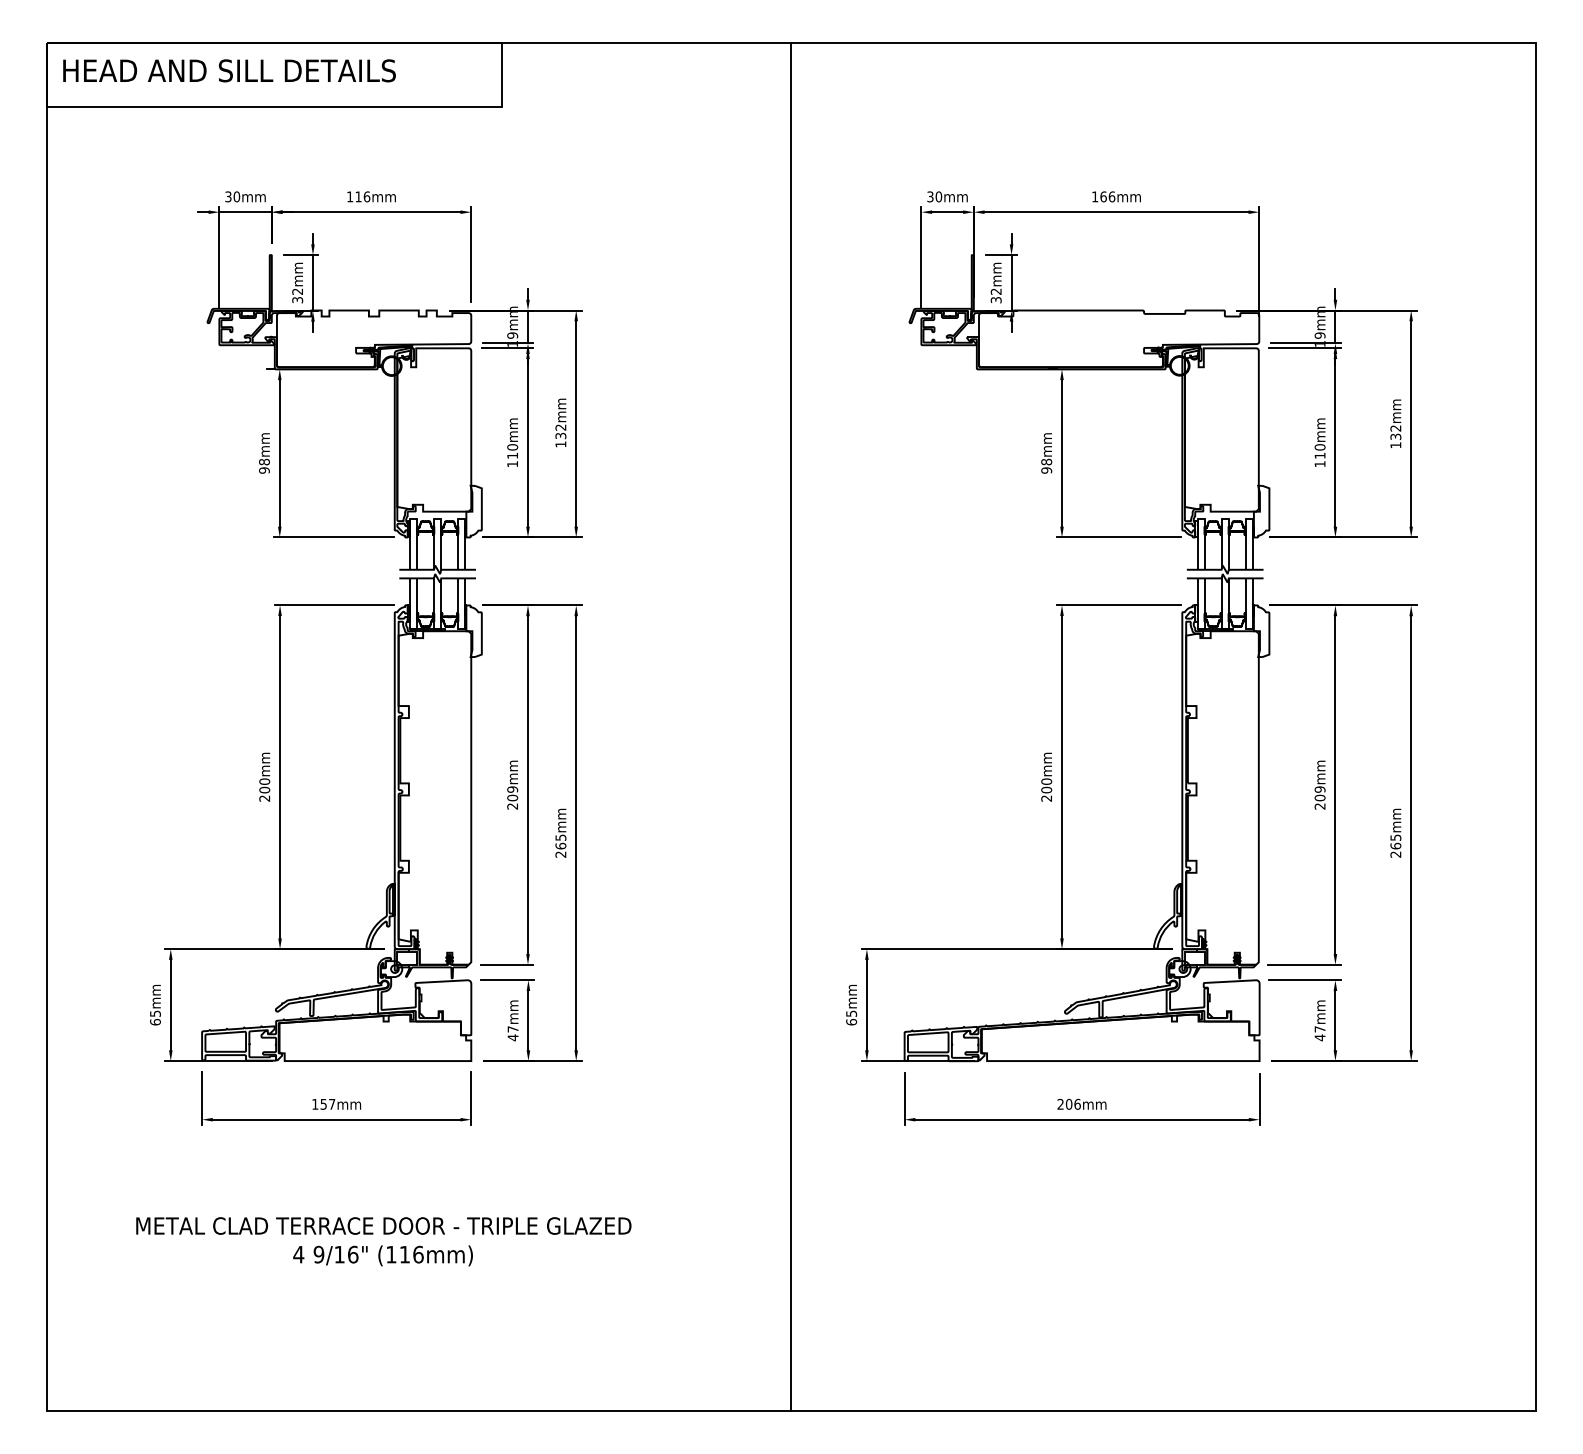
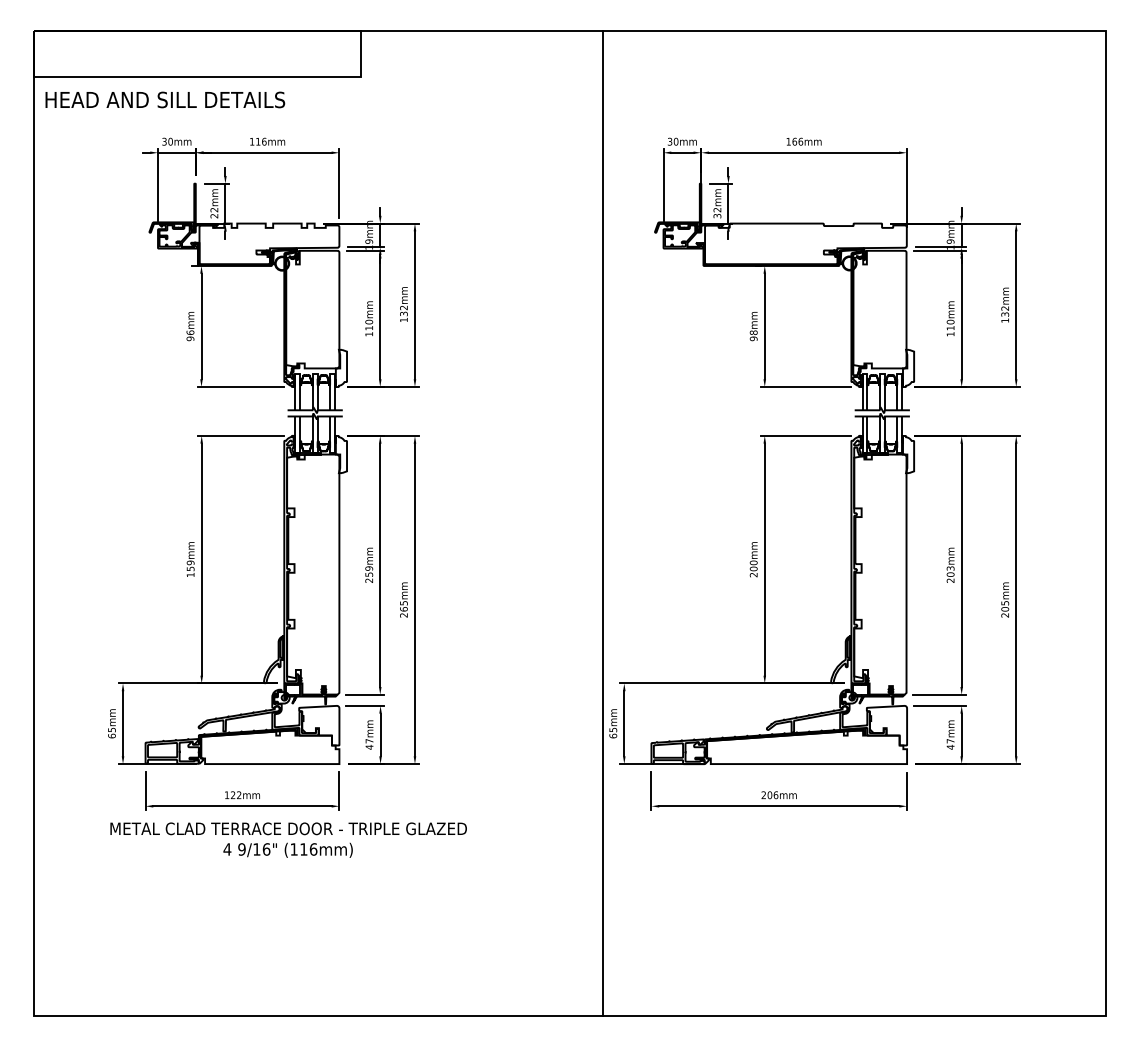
text: (229, 70) -> (165, 99), moved
text: (297, 300) -> (214, 216), 32mm -> 22mm
text: (264, 461) -> (190, 332), 98mm -> 96mm
line: (791, 726) -> (603, 523), moved
text: (264, 789) -> (190, 568), 200mm -> 159mm
text: (1319, 789) -> (950, 568), 209mm -> 203mm
text: (512, 797) -> (369, 574), 209mm -> 259mm
text: (1395, 845) -> (1004, 608), 265mm -> 205mm
text: (327, 1103) -> (235, 794), 157mm -> 122mm
text: (383, 1241) -> (288, 839), moved

